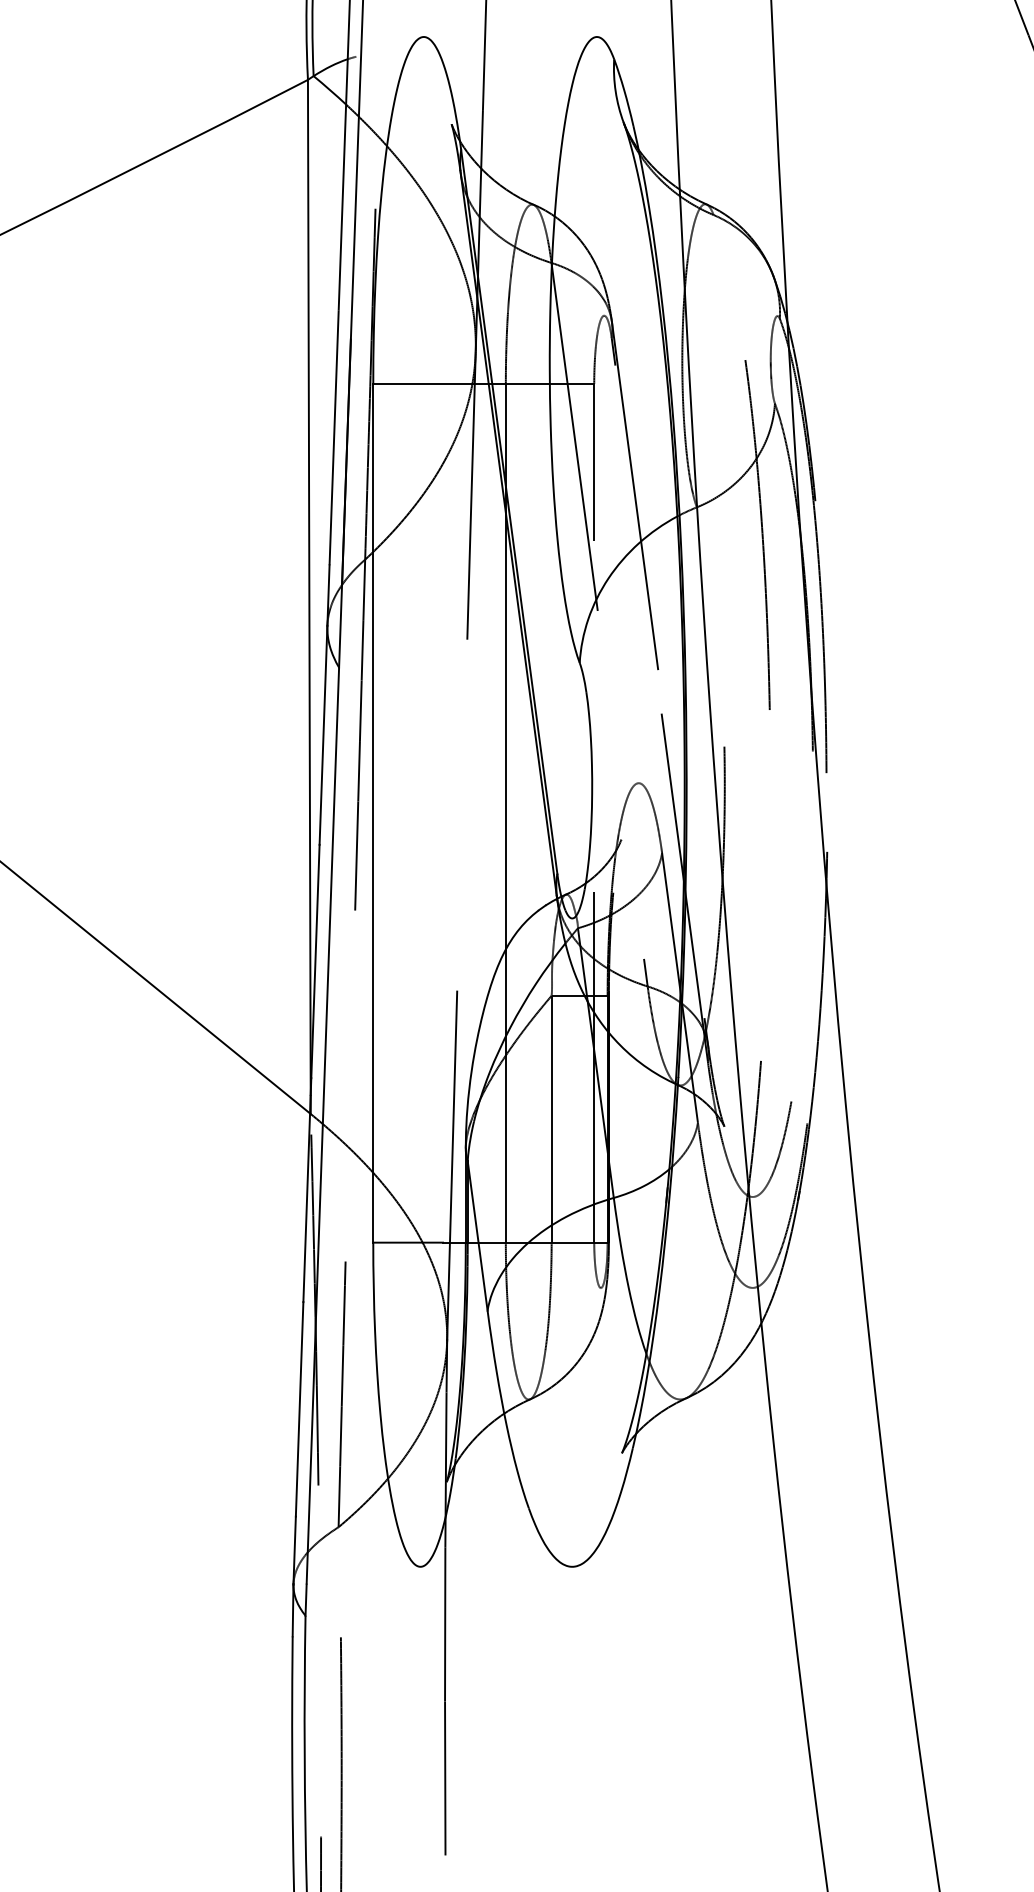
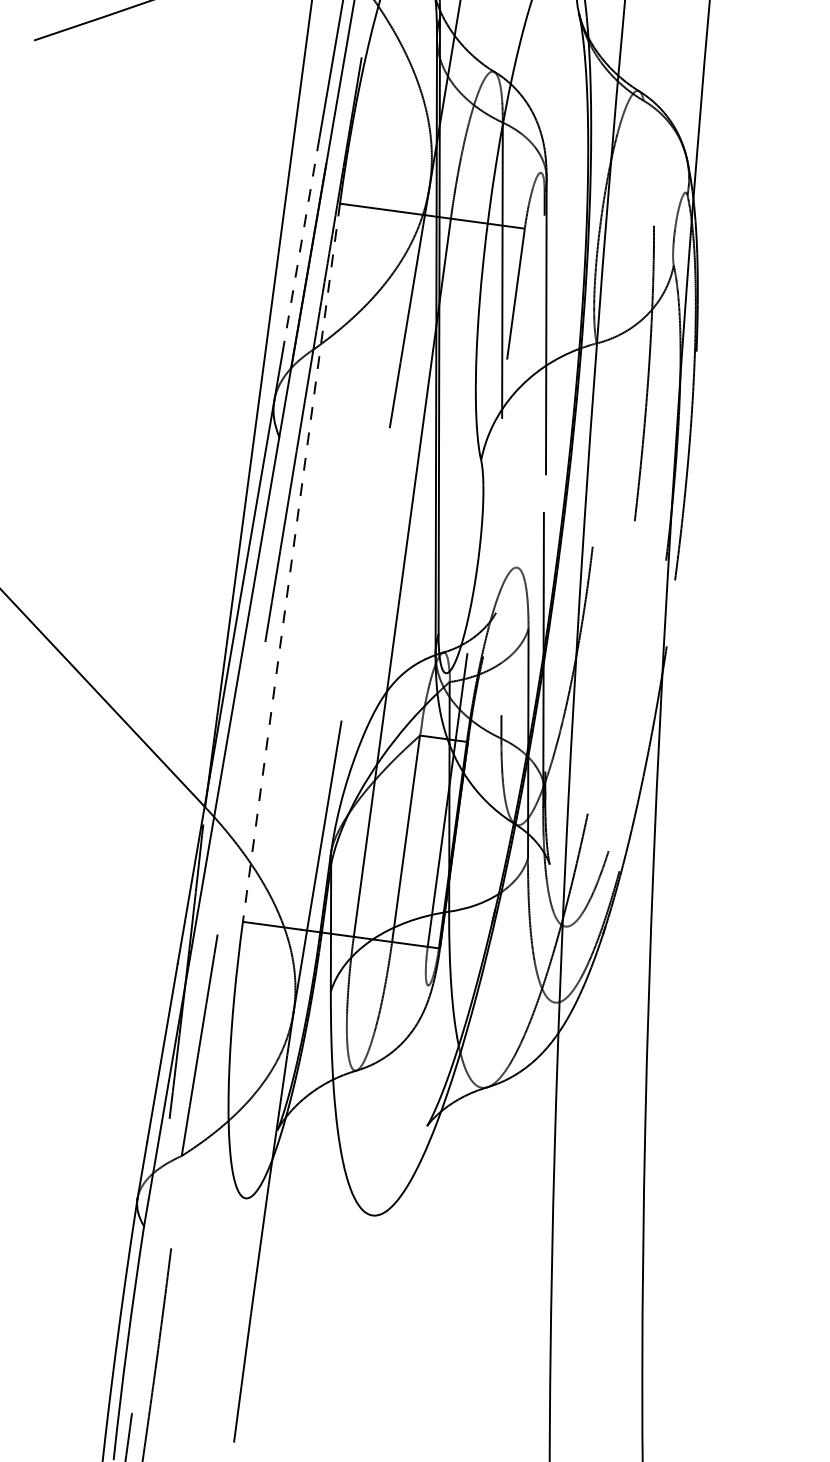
line: (334, 437) -> (301, 244), solid -> dashed
line: (373, 813) -> (291, 562), solid -> dashed

